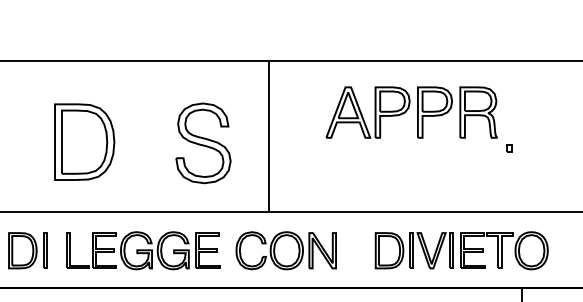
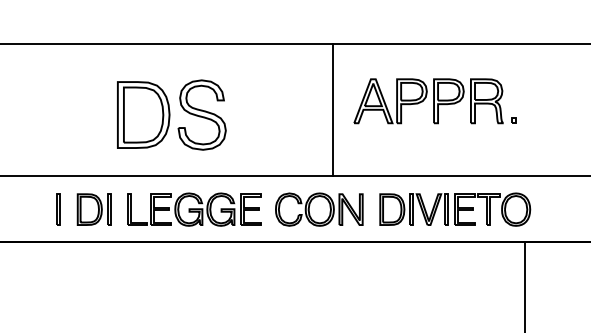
part: (411, 112) -> (428, 101), moved
line: (269, 136) -> (332, 110), moved
part: (202, 142) -> (201, 114), moved
part: (462, 250) -> (455, 209), moved

